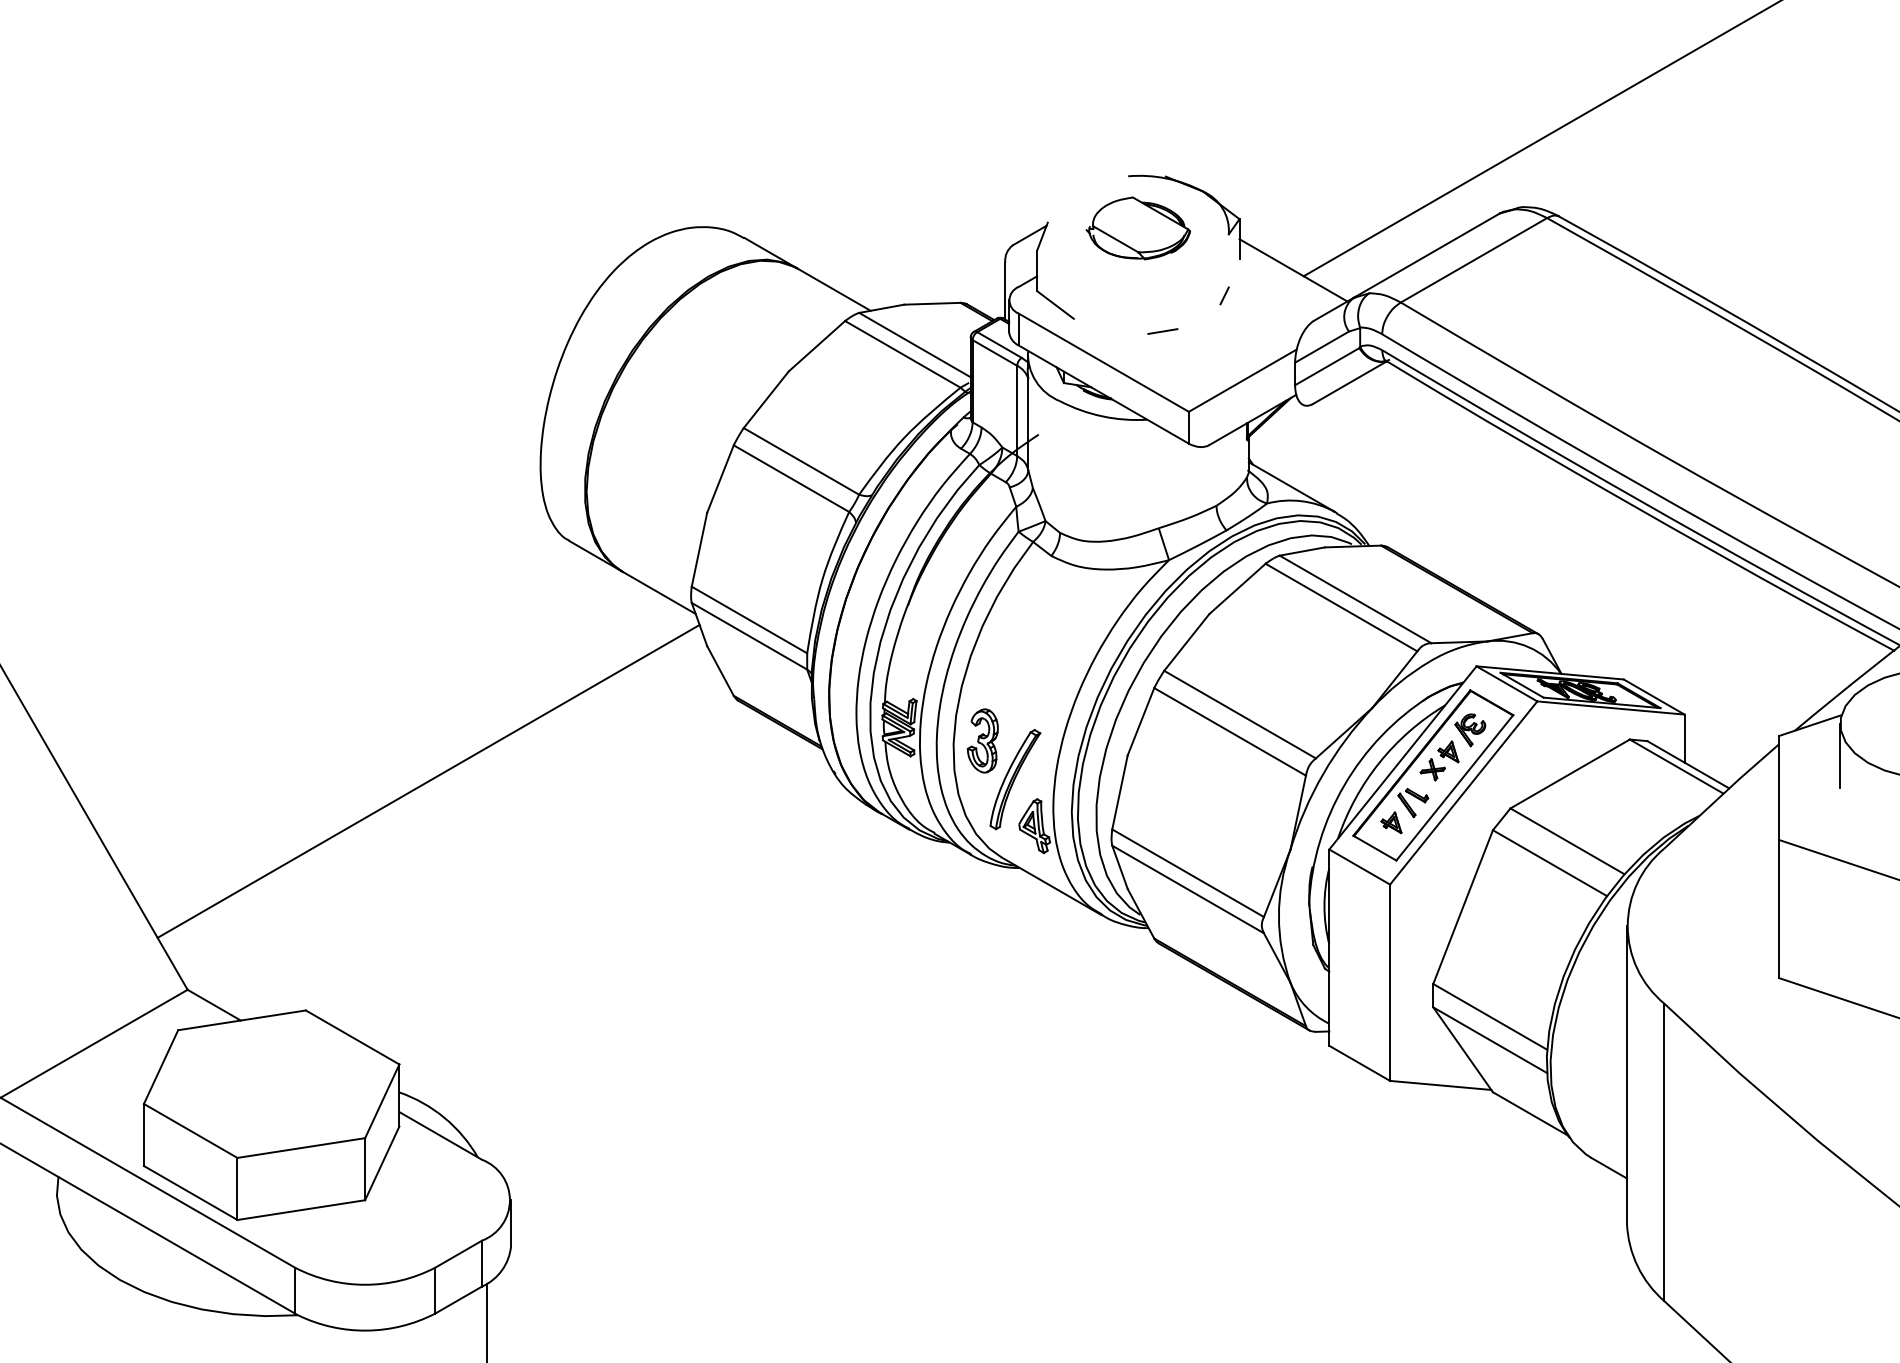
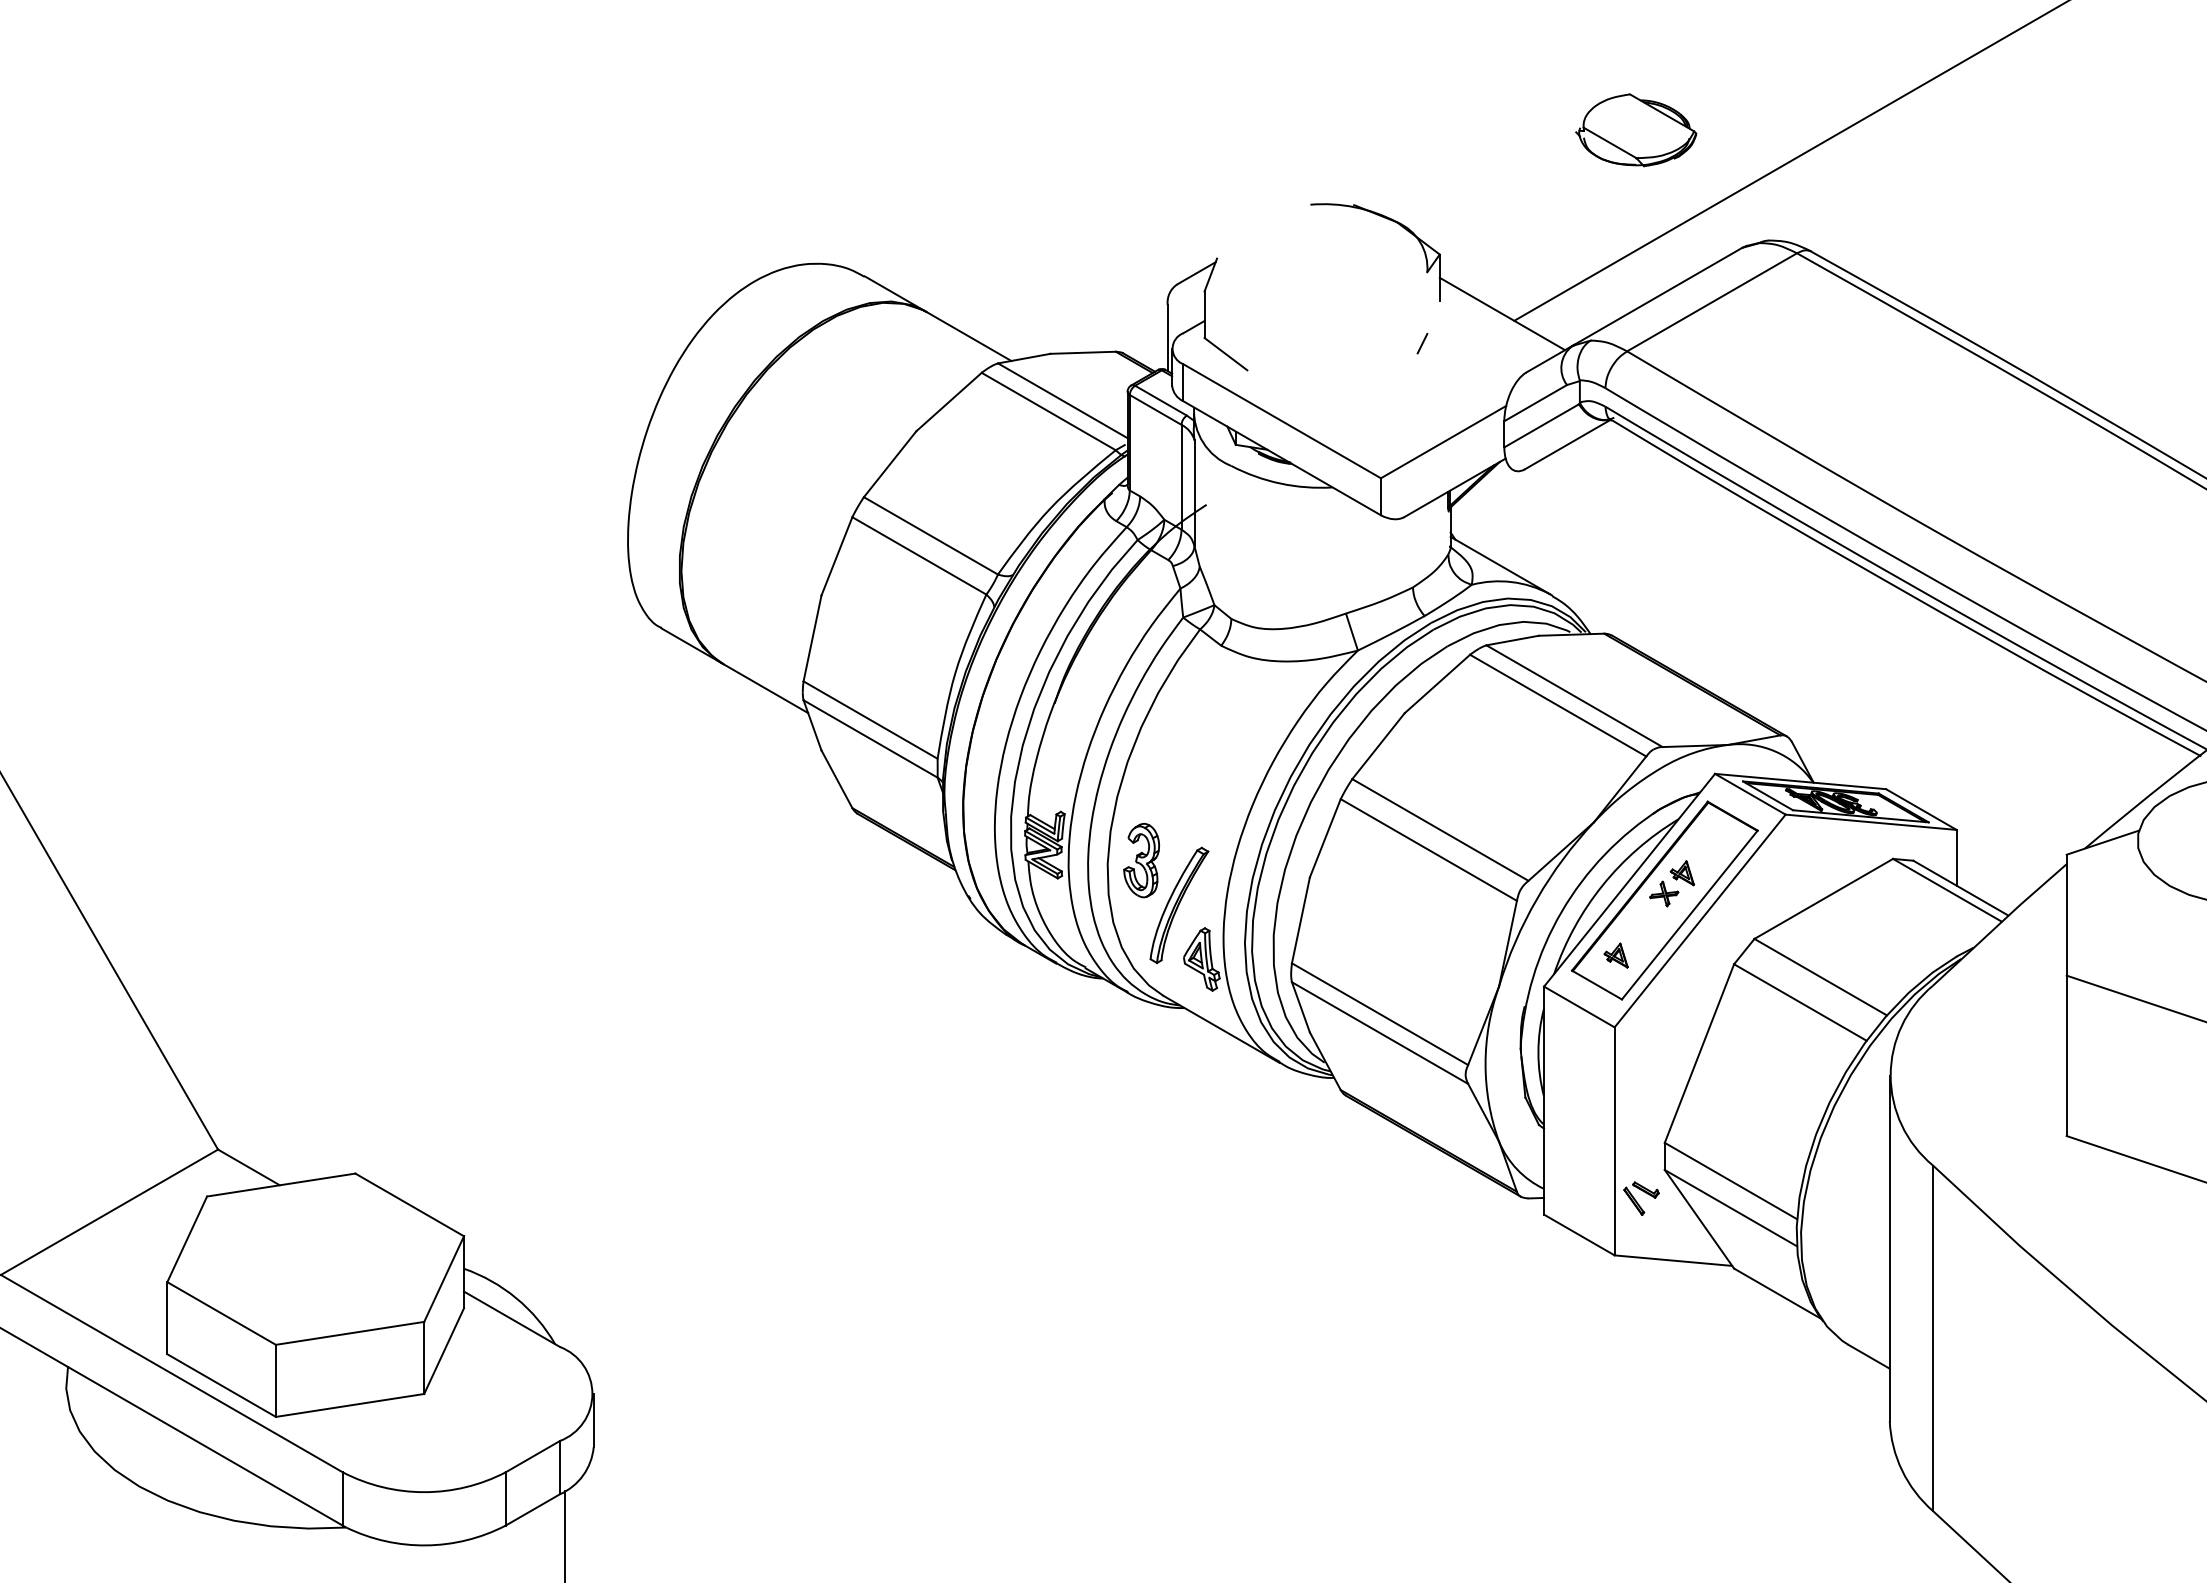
part: (1138, 228) -> (1636, 130), moved
line: (1162, 331) -> (1350, 384), removed
part: (1470, 729) -> (1707, 847), removed
line: (1840, 755) -> (2137, 877), removed
line: (428, 781) -> (497, 907), removed
part: (1413, 802) -> (1641, 1198), moved

